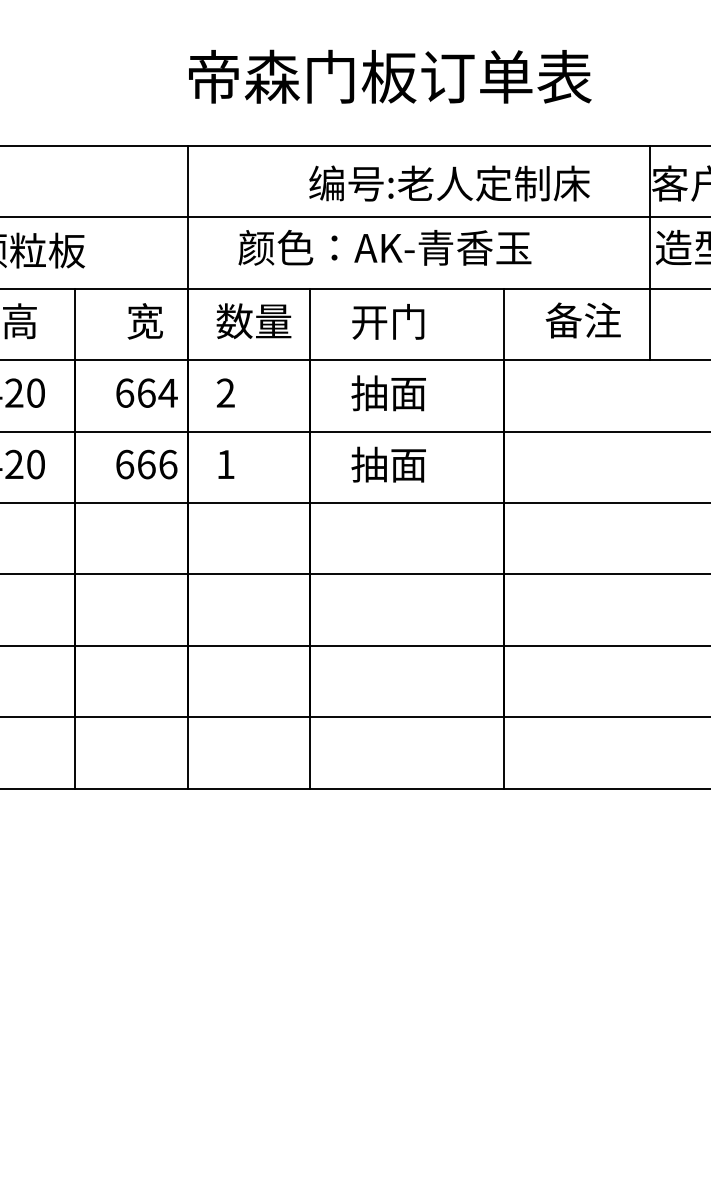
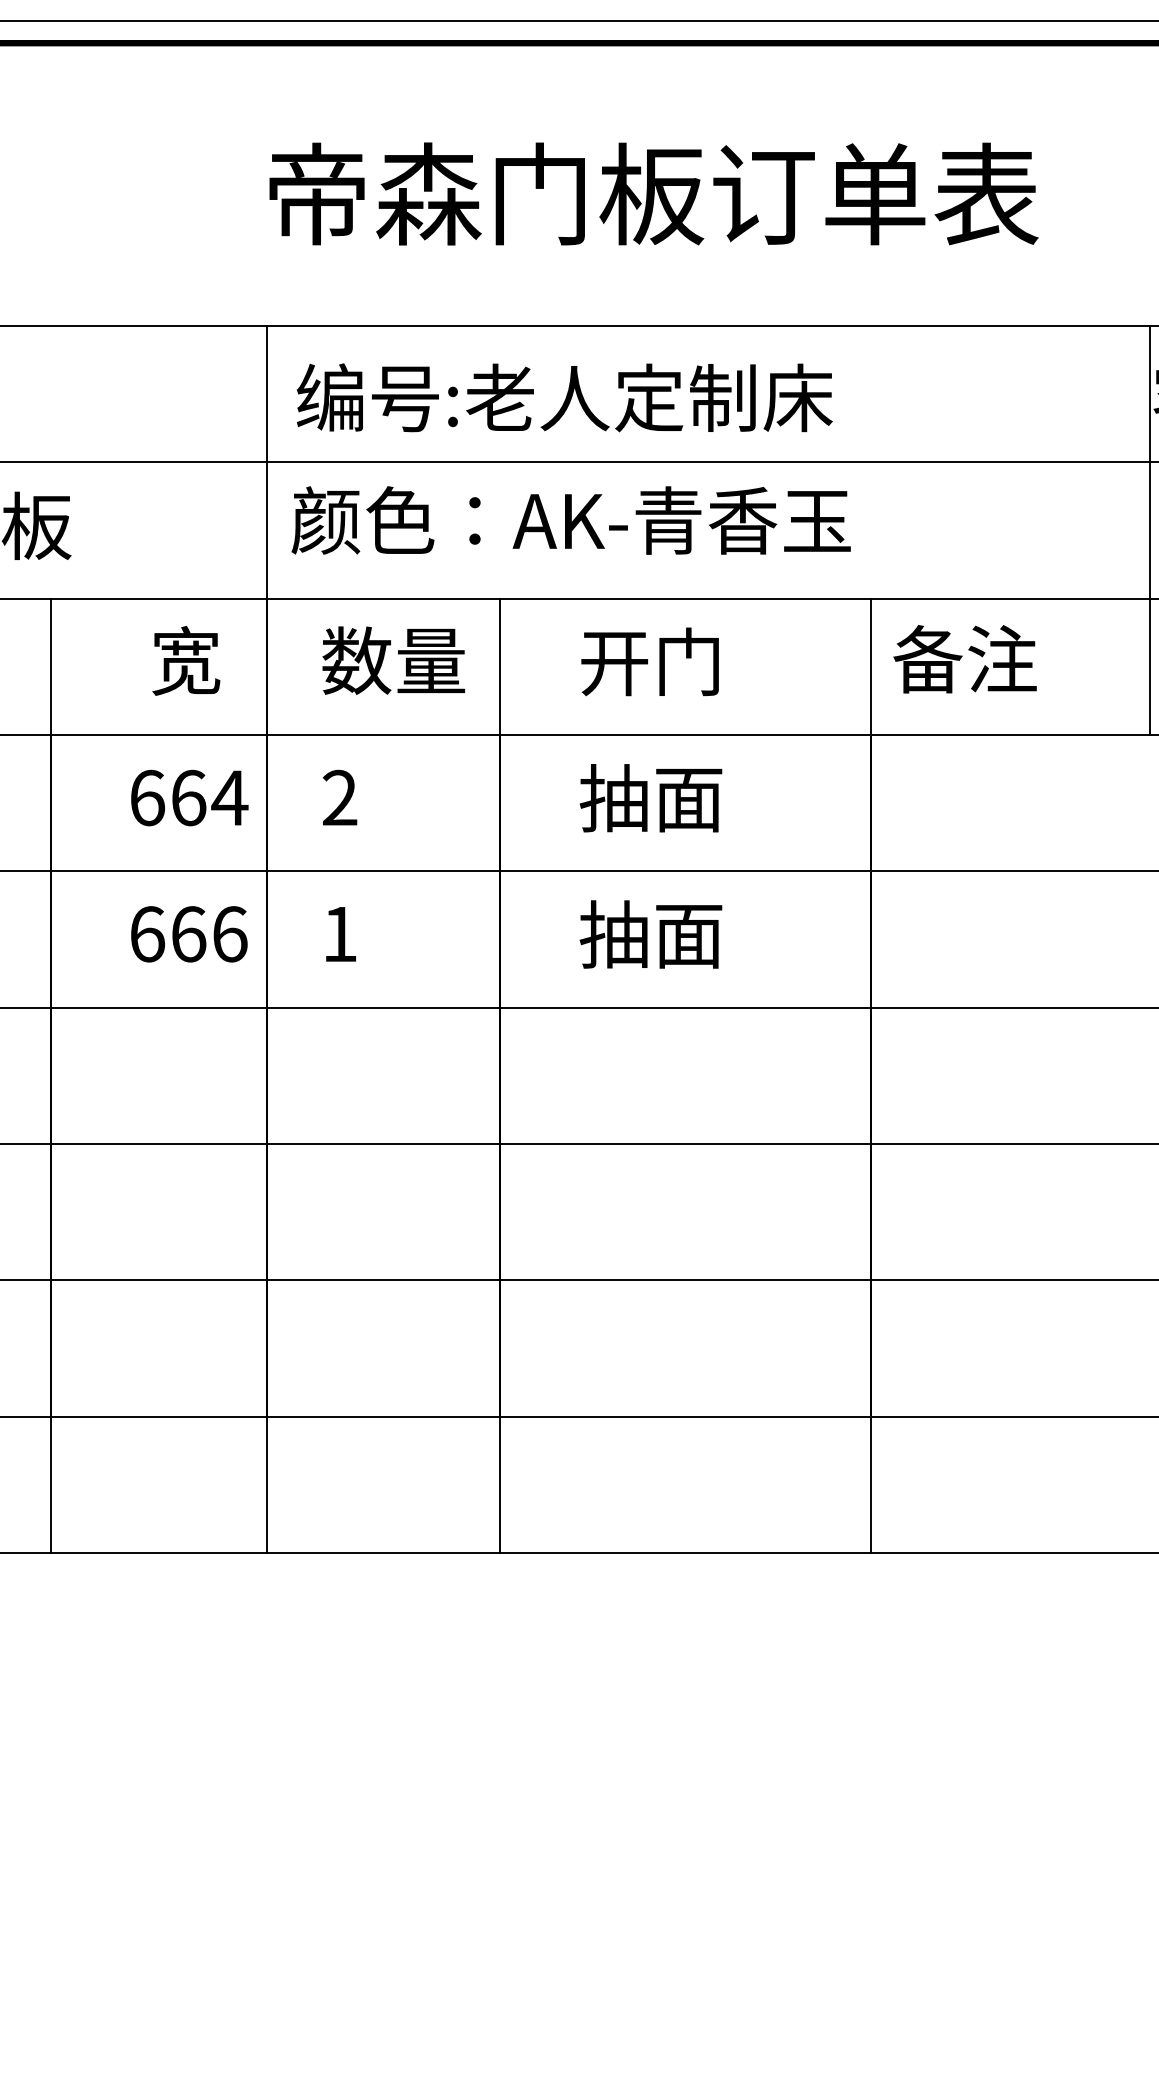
text: (449, 183) -> (564, 397), moved
text: (384, 247) -> (570, 519), moved
text: (582, 320) -> (963, 659), moved

